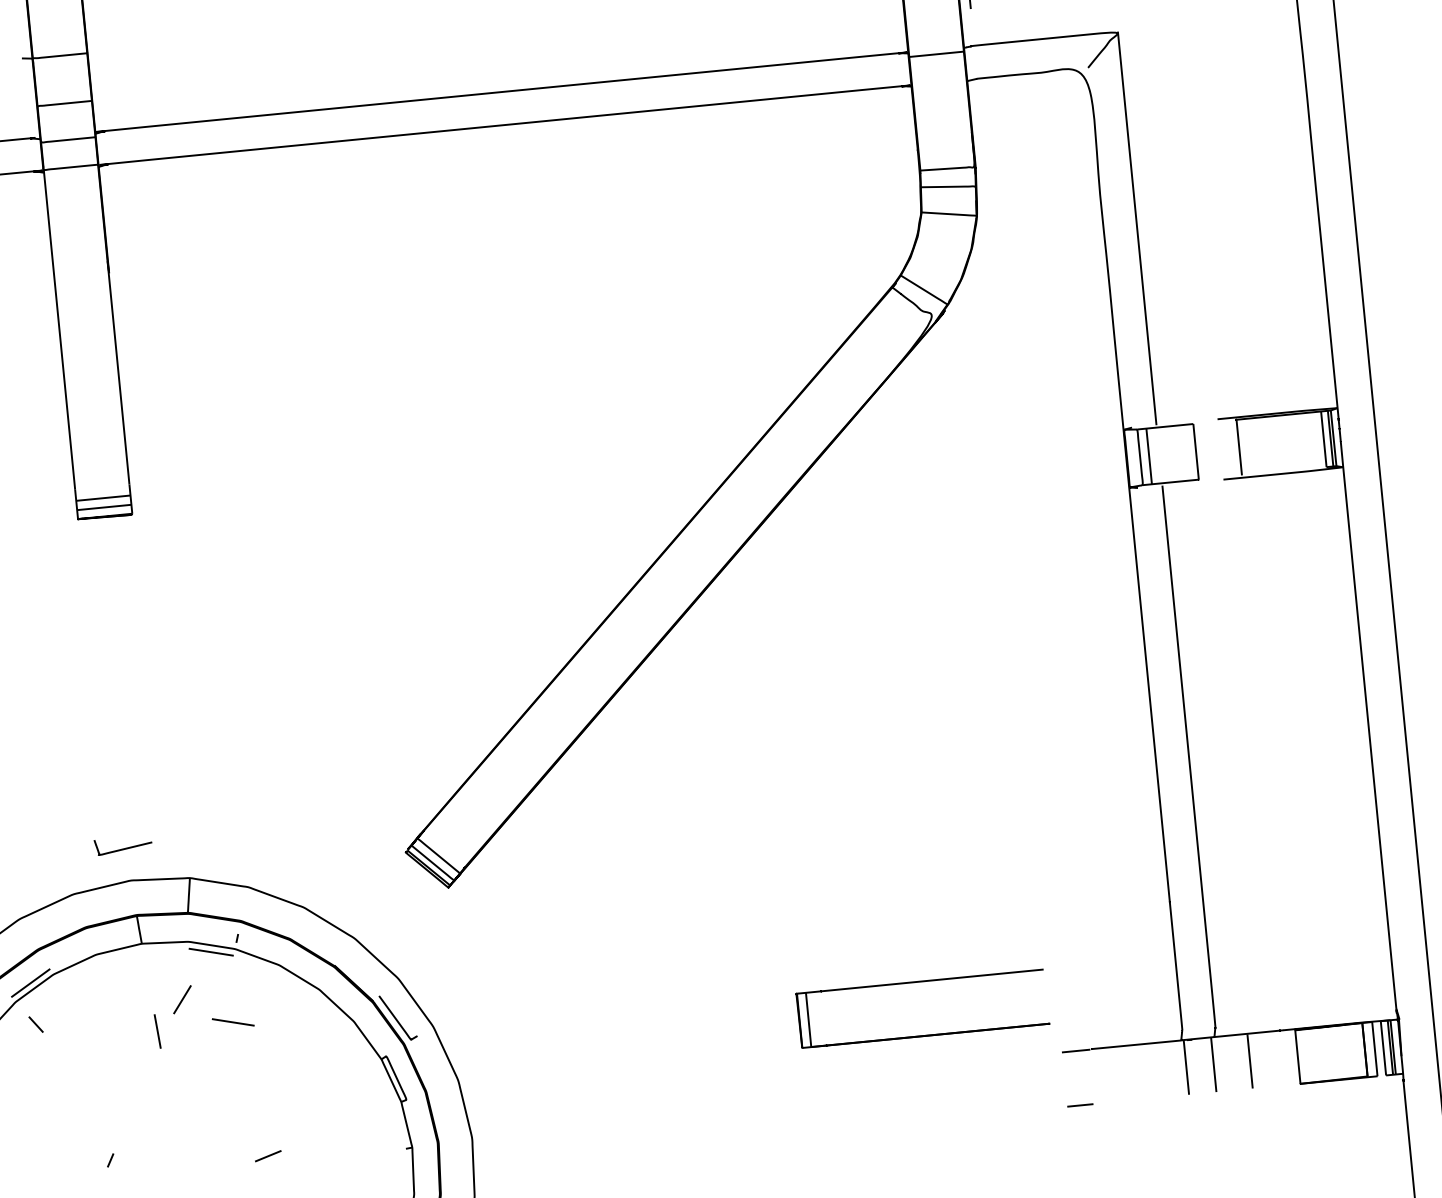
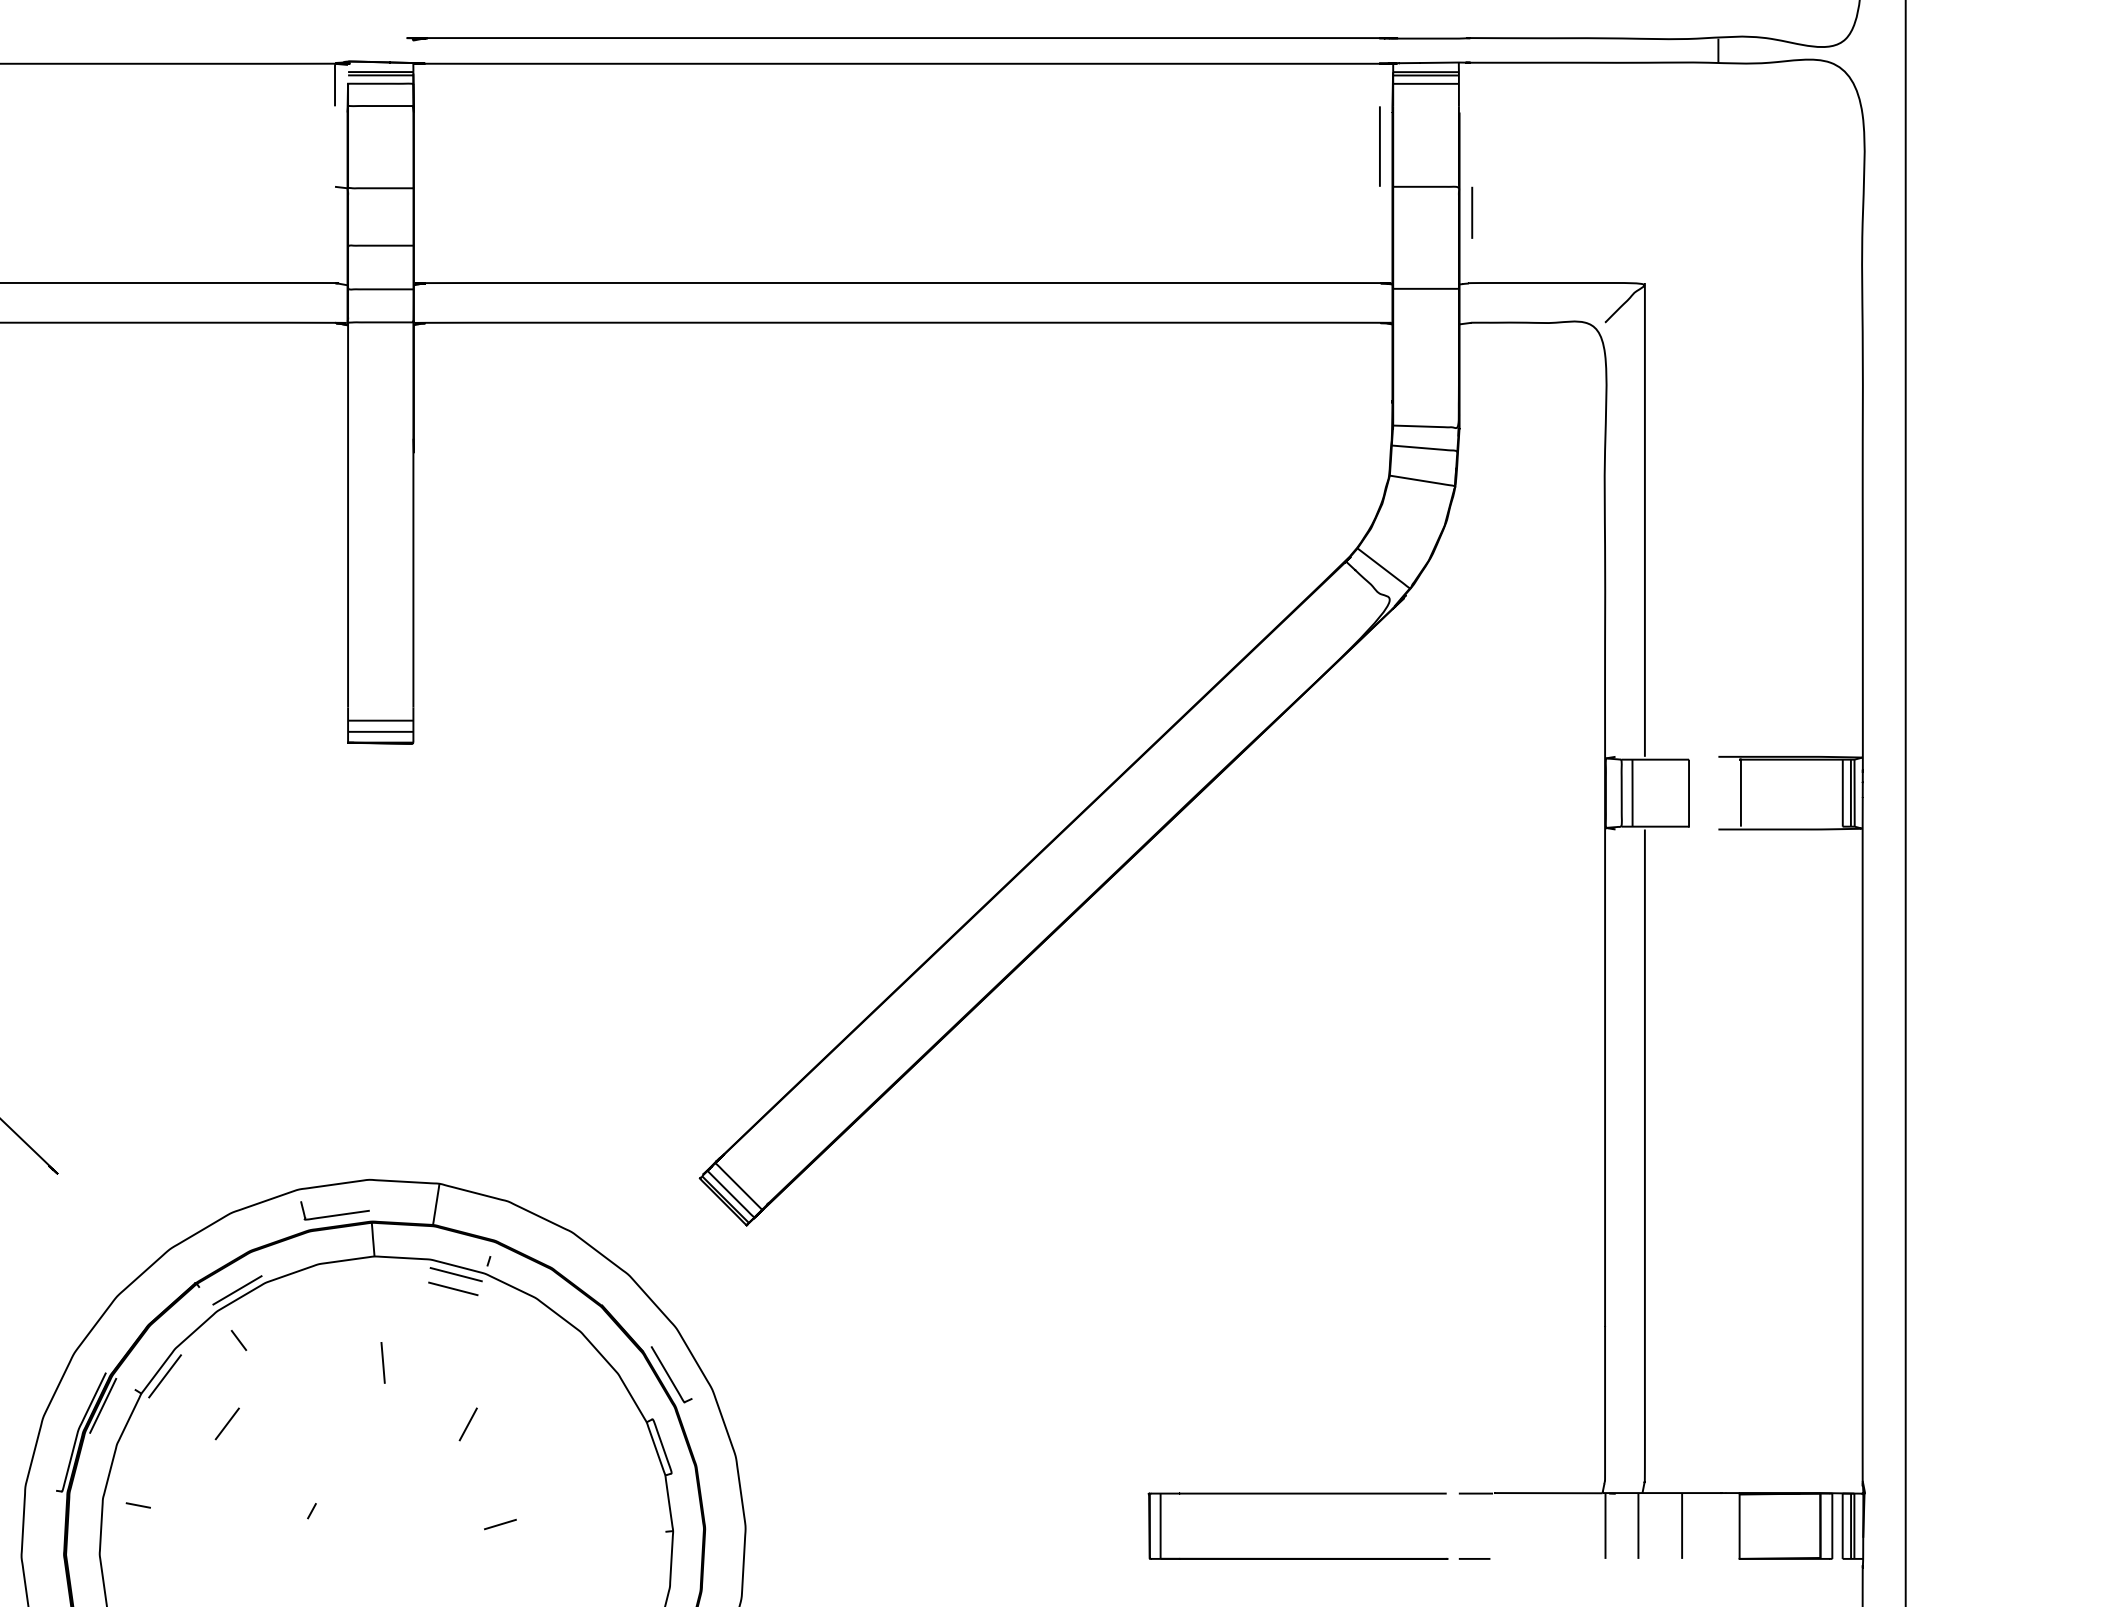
curve: (123, 848) -> (334, 1214), moved
part: (919, 982) -> (1297, 1494), moved
line: (181, 999) -> (226, 1423), moved
line: (233, 1022) -> (453, 1288), moved
line: (232, 1075) -> (467, 1424), added

